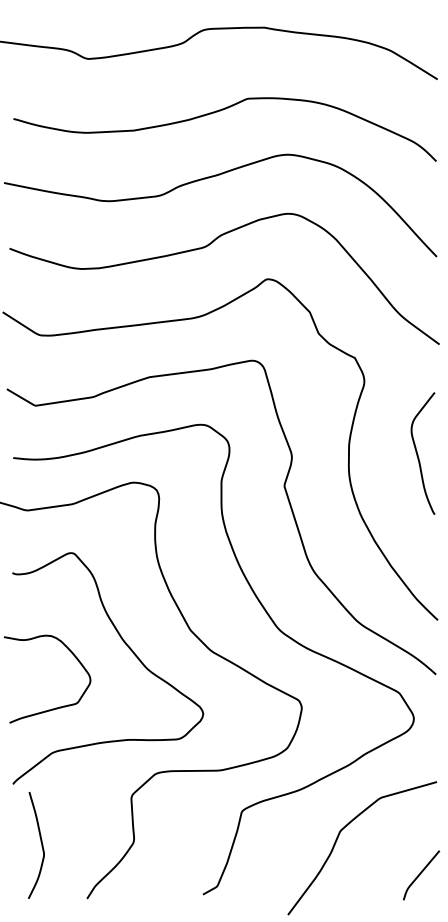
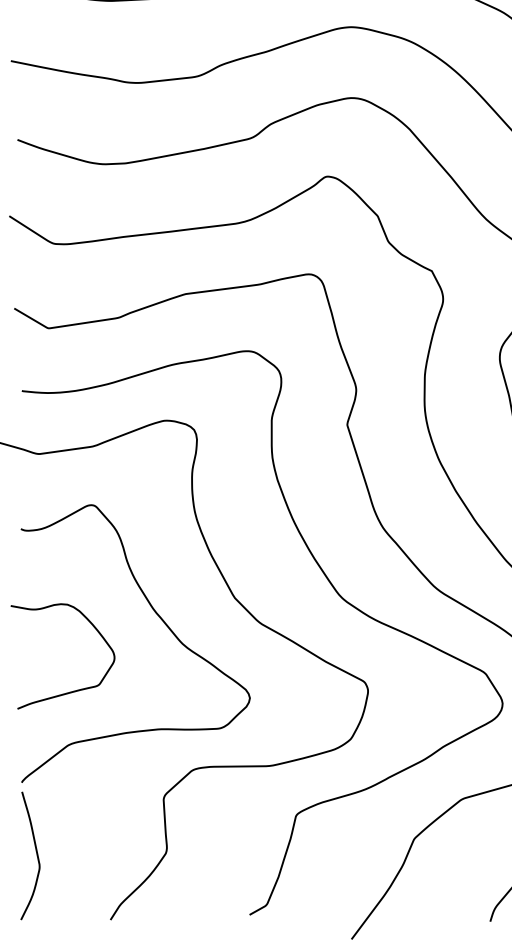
curve: (40, 842) -> (35, 852), moved

